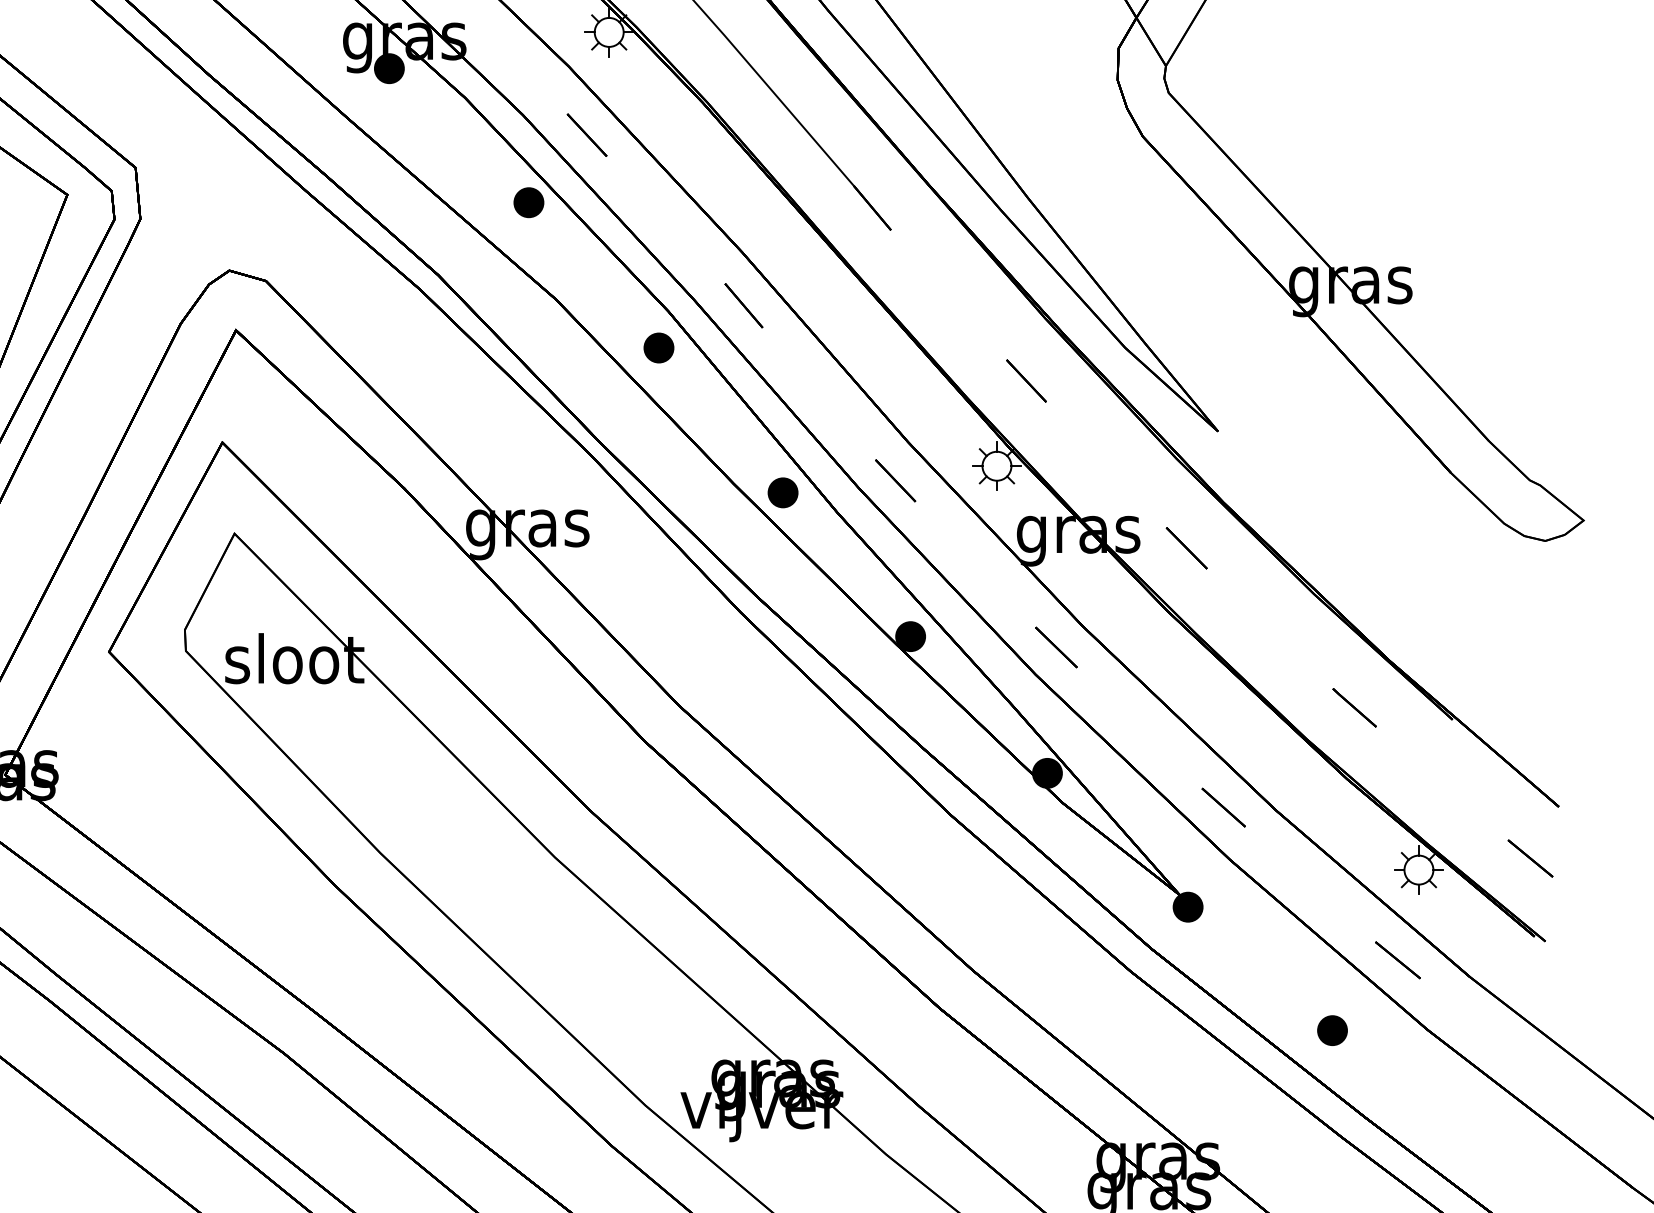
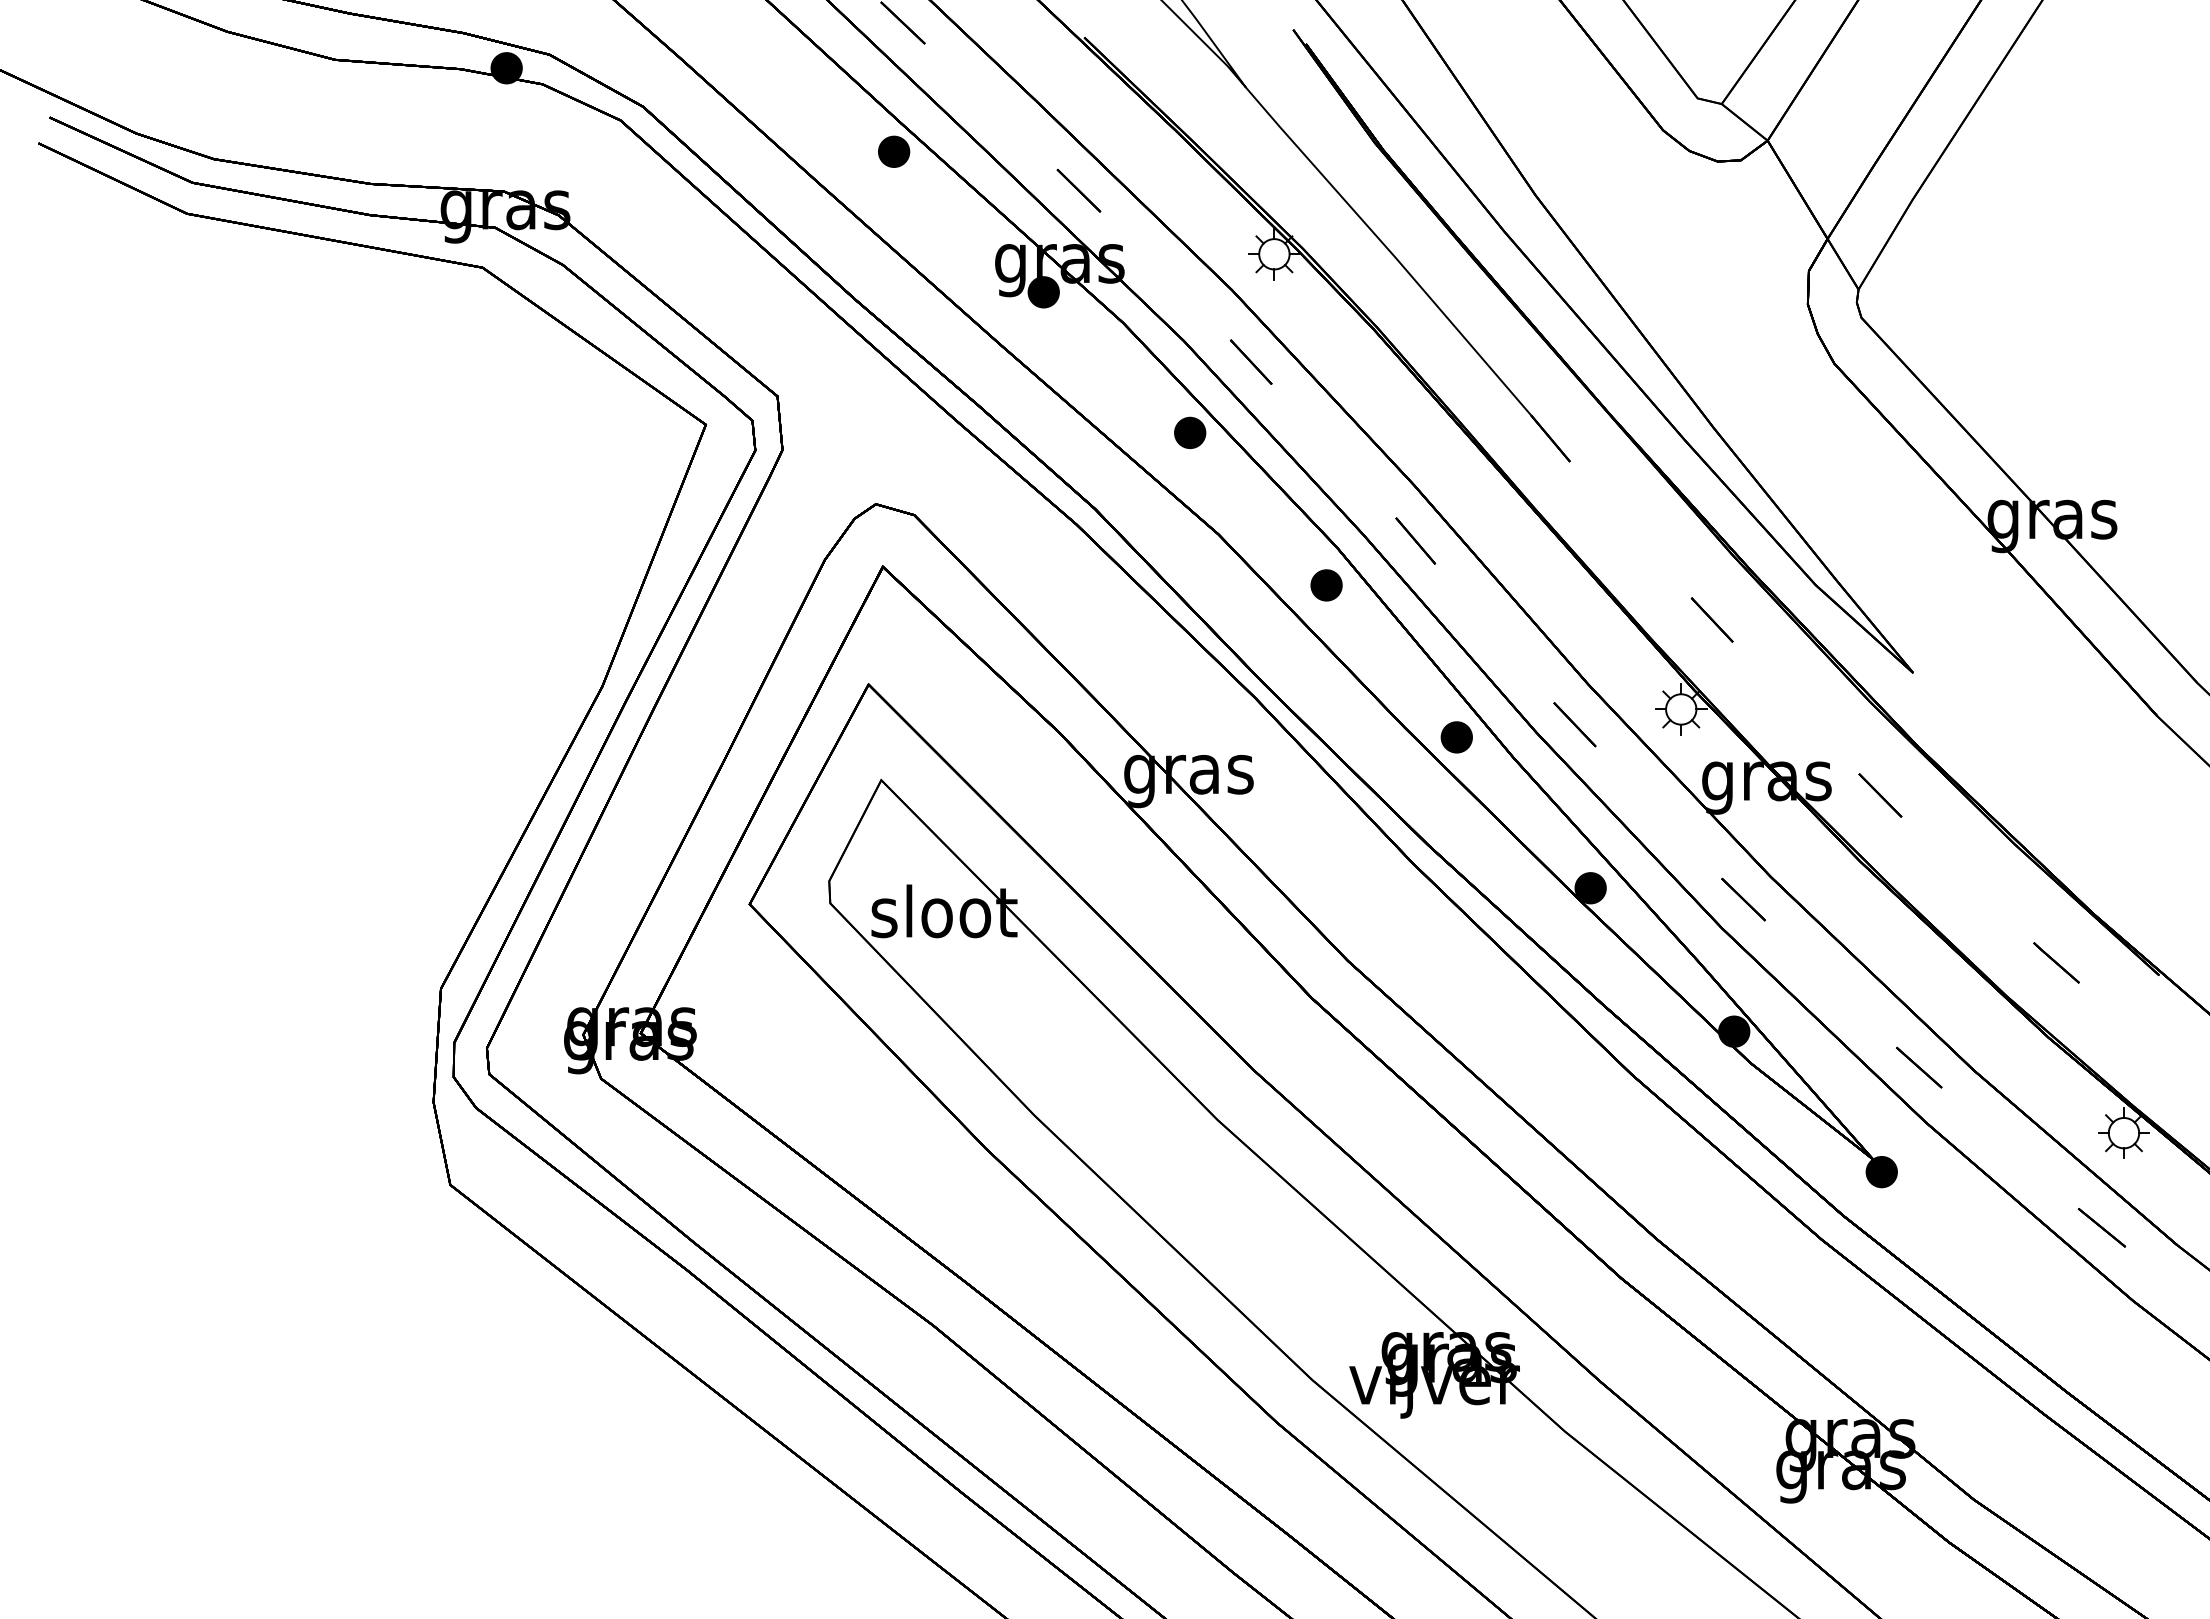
part: (1332, 1030) -> (2033, 1301), removed

